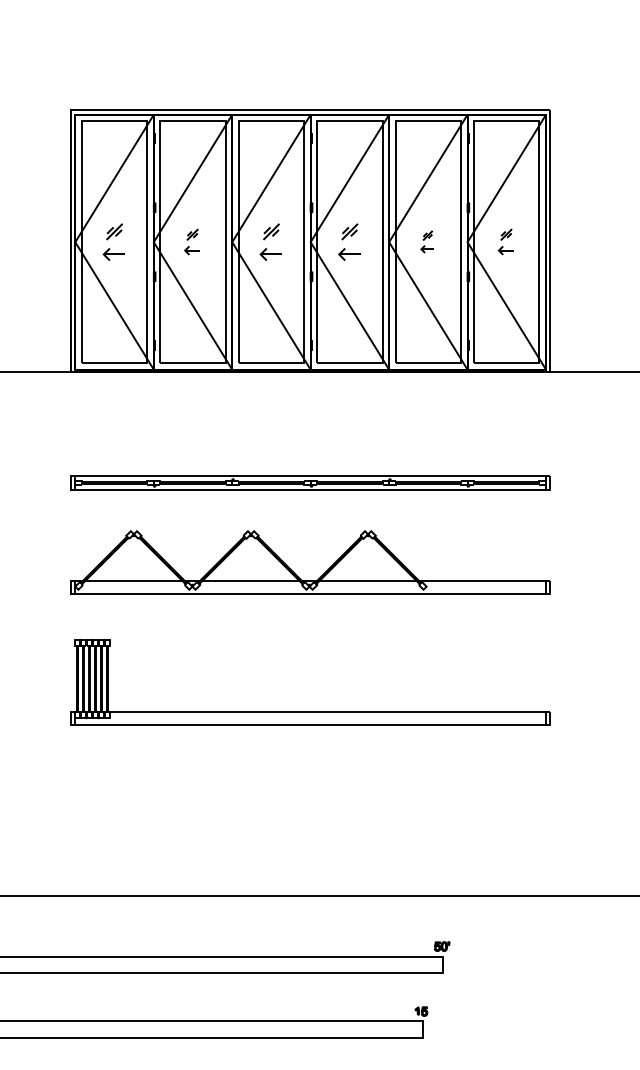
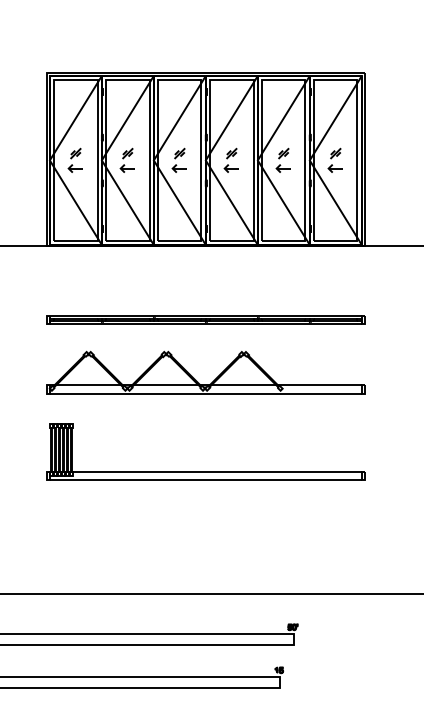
part: (190, 240) -> (126, 159), size x1.43
part: (426, 240) -> (282, 159), size x1.67
part: (504, 240) -> (334, 159), size x1.43

